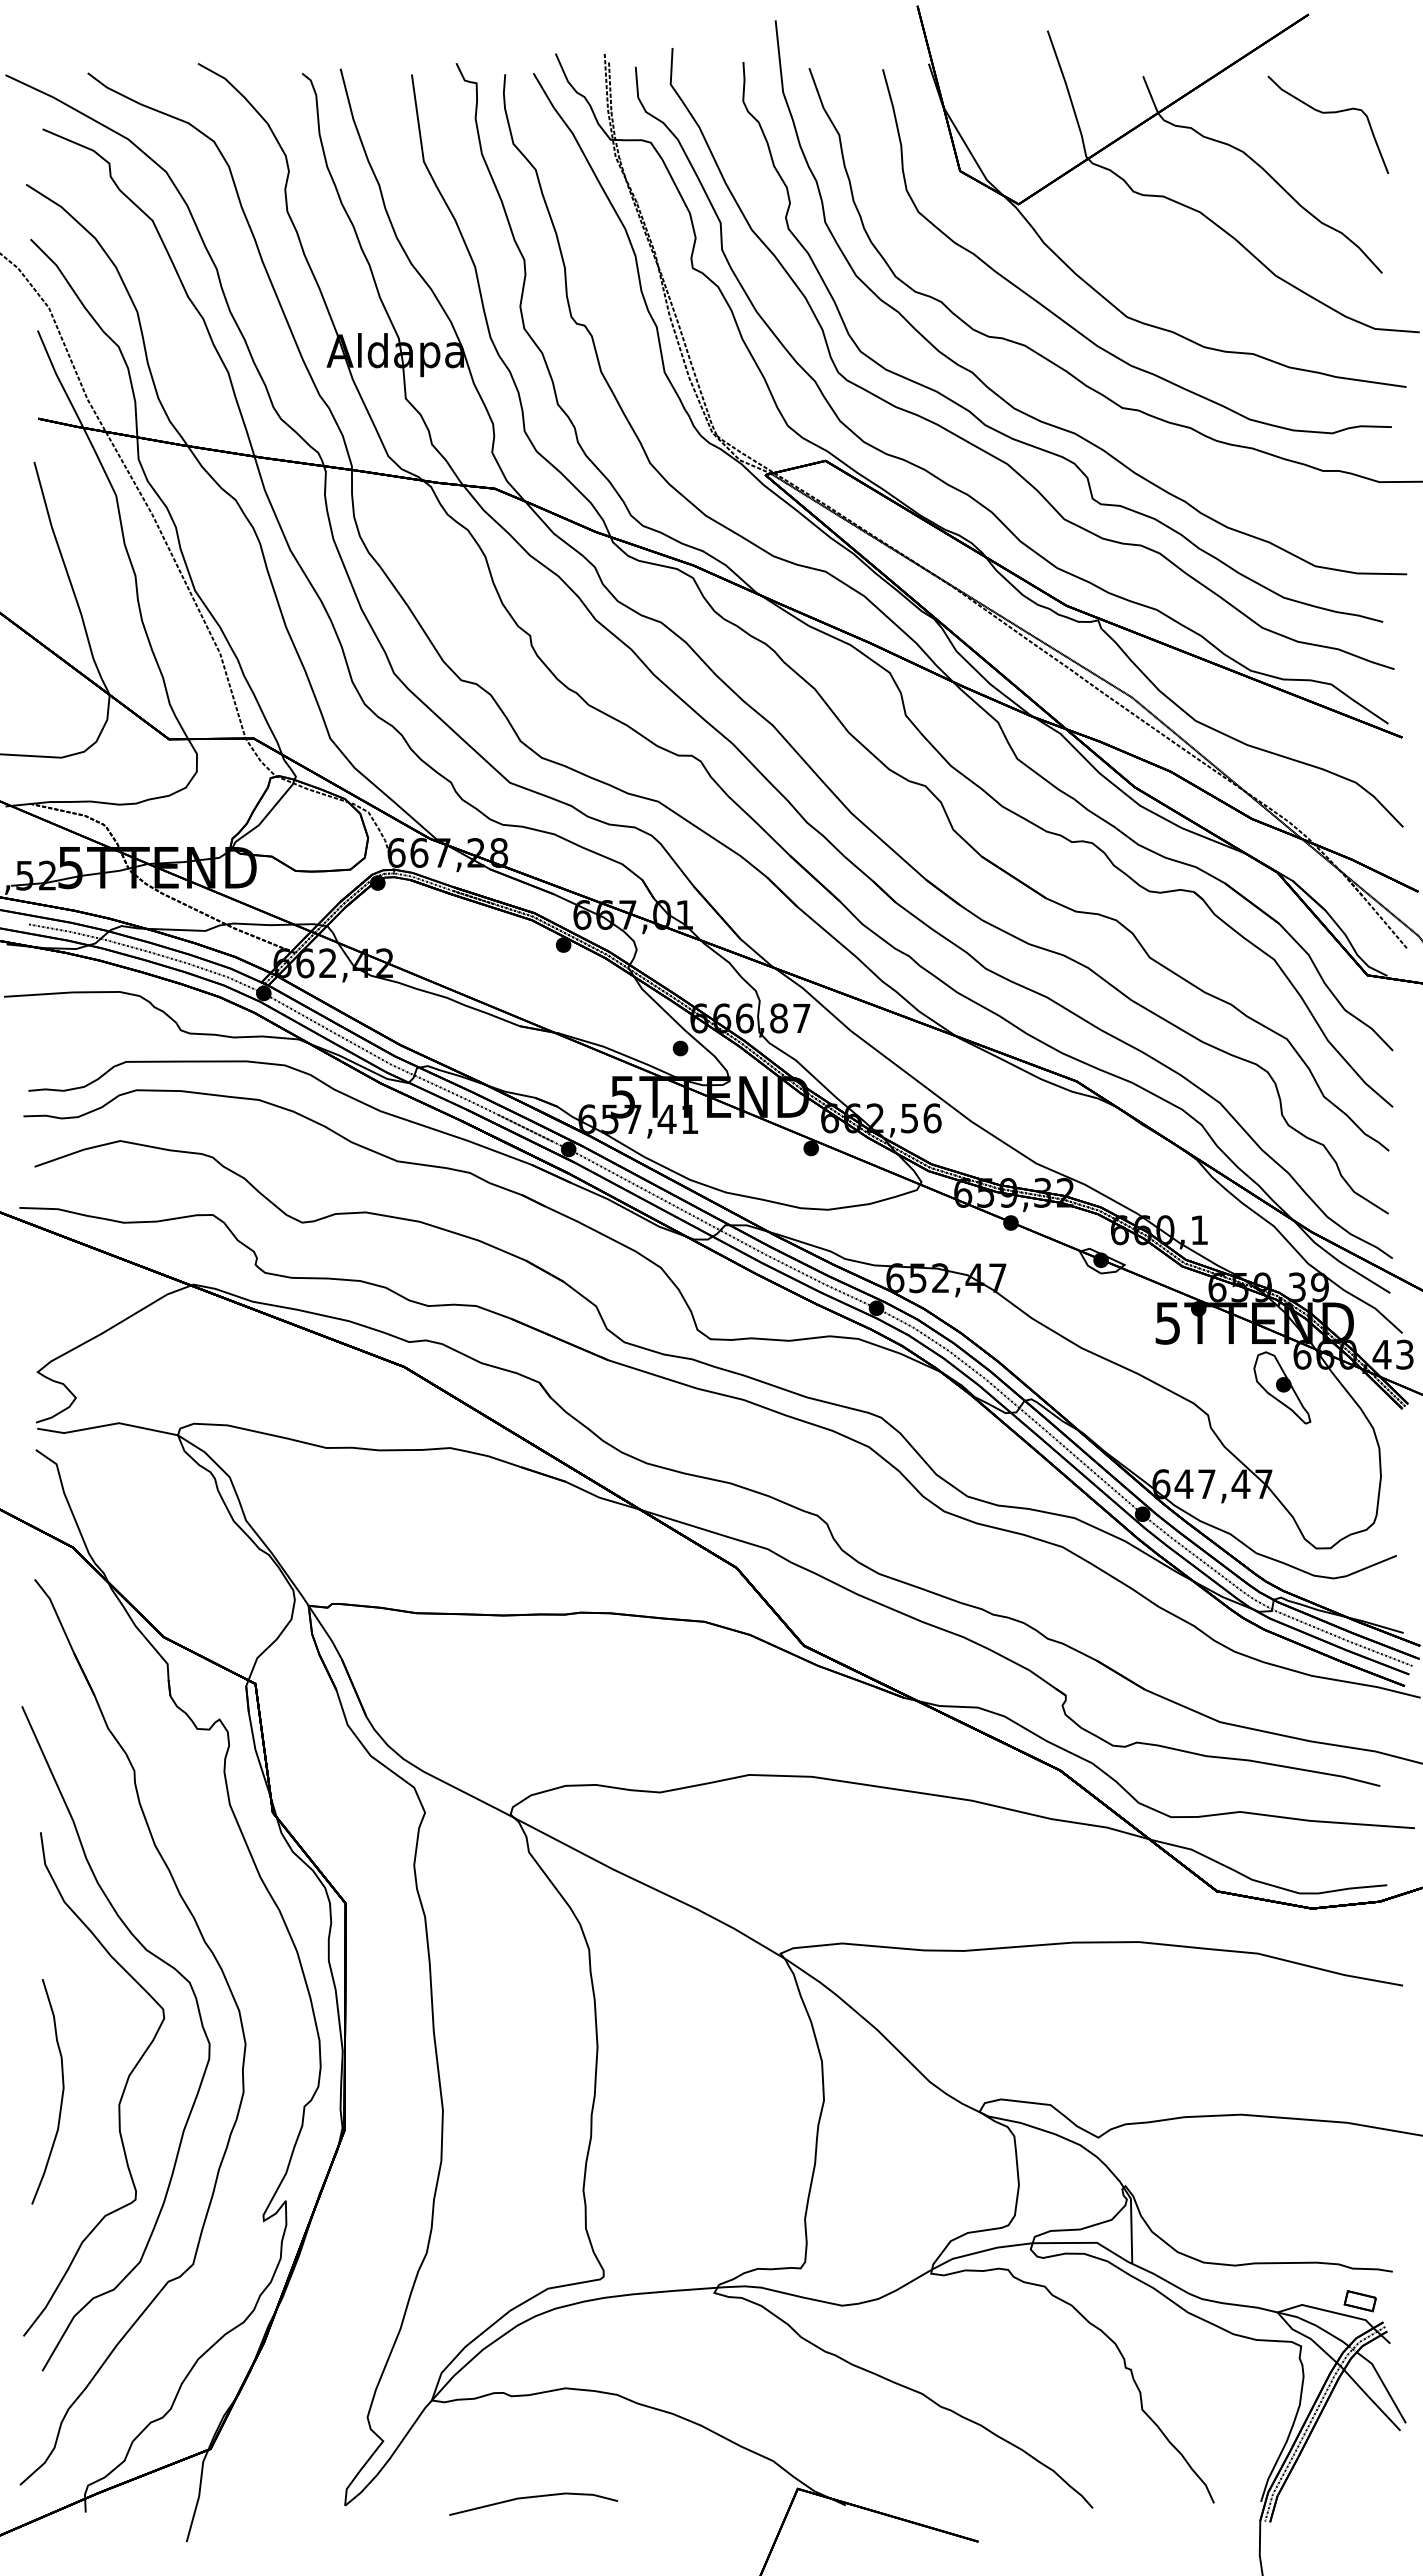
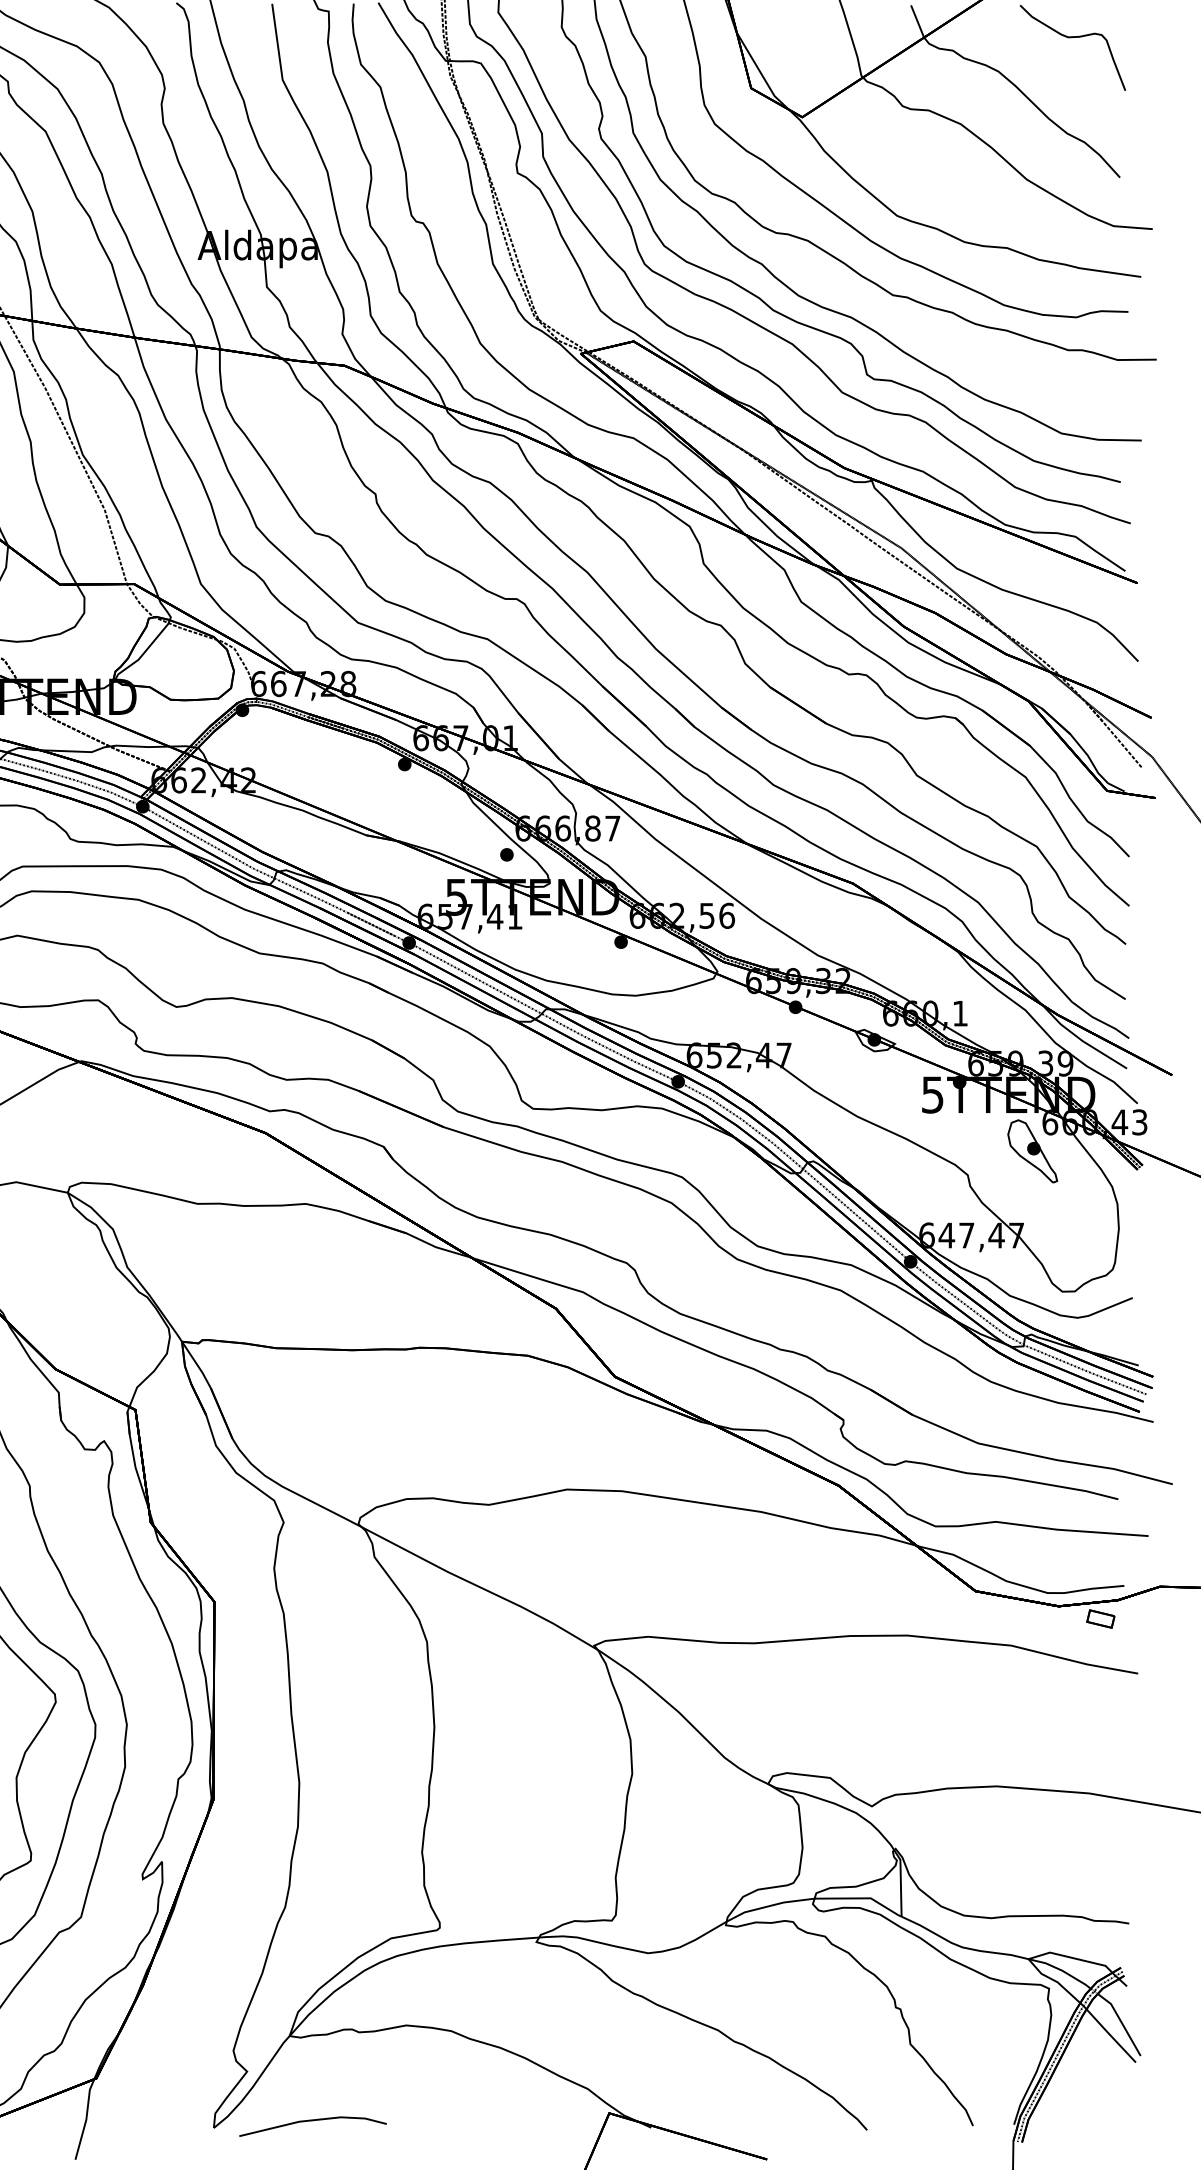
part: (1359, 2301) -> (1100, 1619), moved
line: (530, 2498) -> (310, 2121), moved

